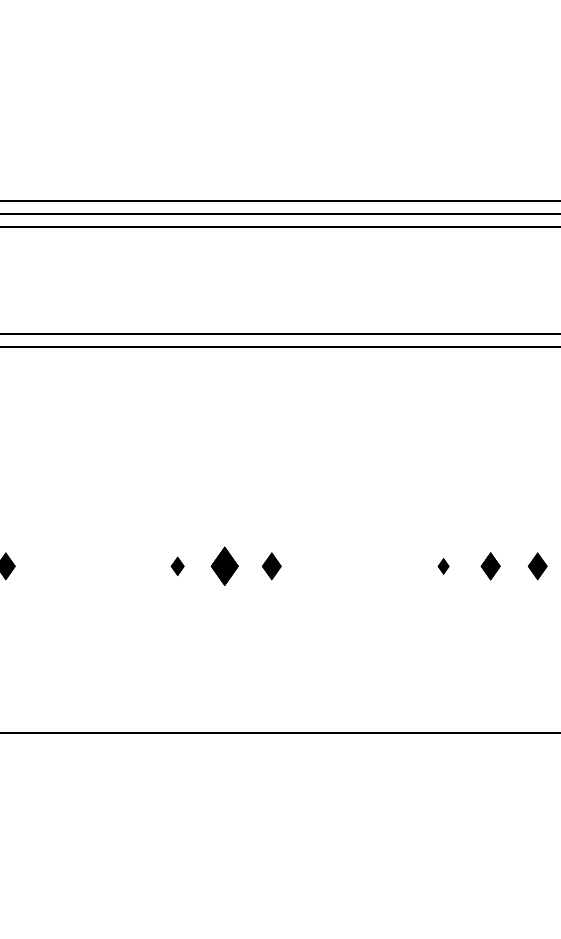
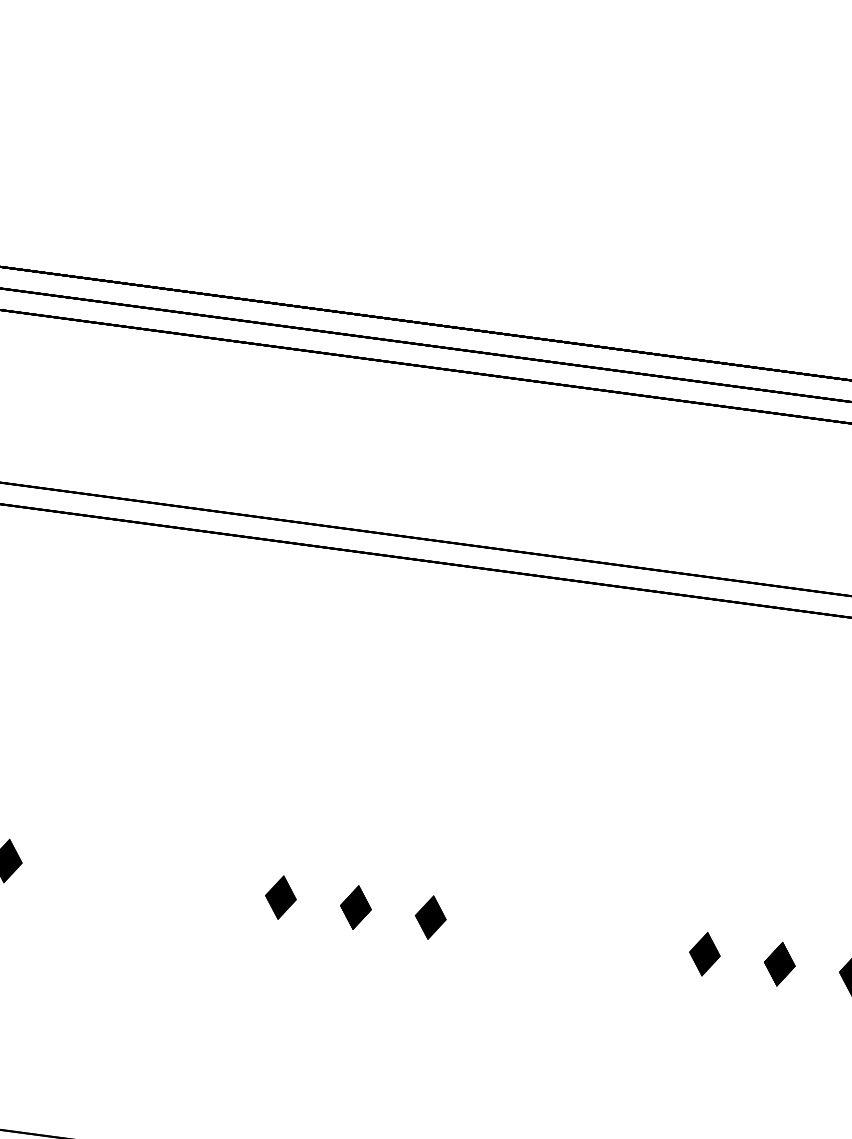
part: (177, 566) -> (280, 897), size x1.43
part: (224, 566) -> (355, 907), size x0.71
part: (443, 566) -> (704, 954), size x1.67

